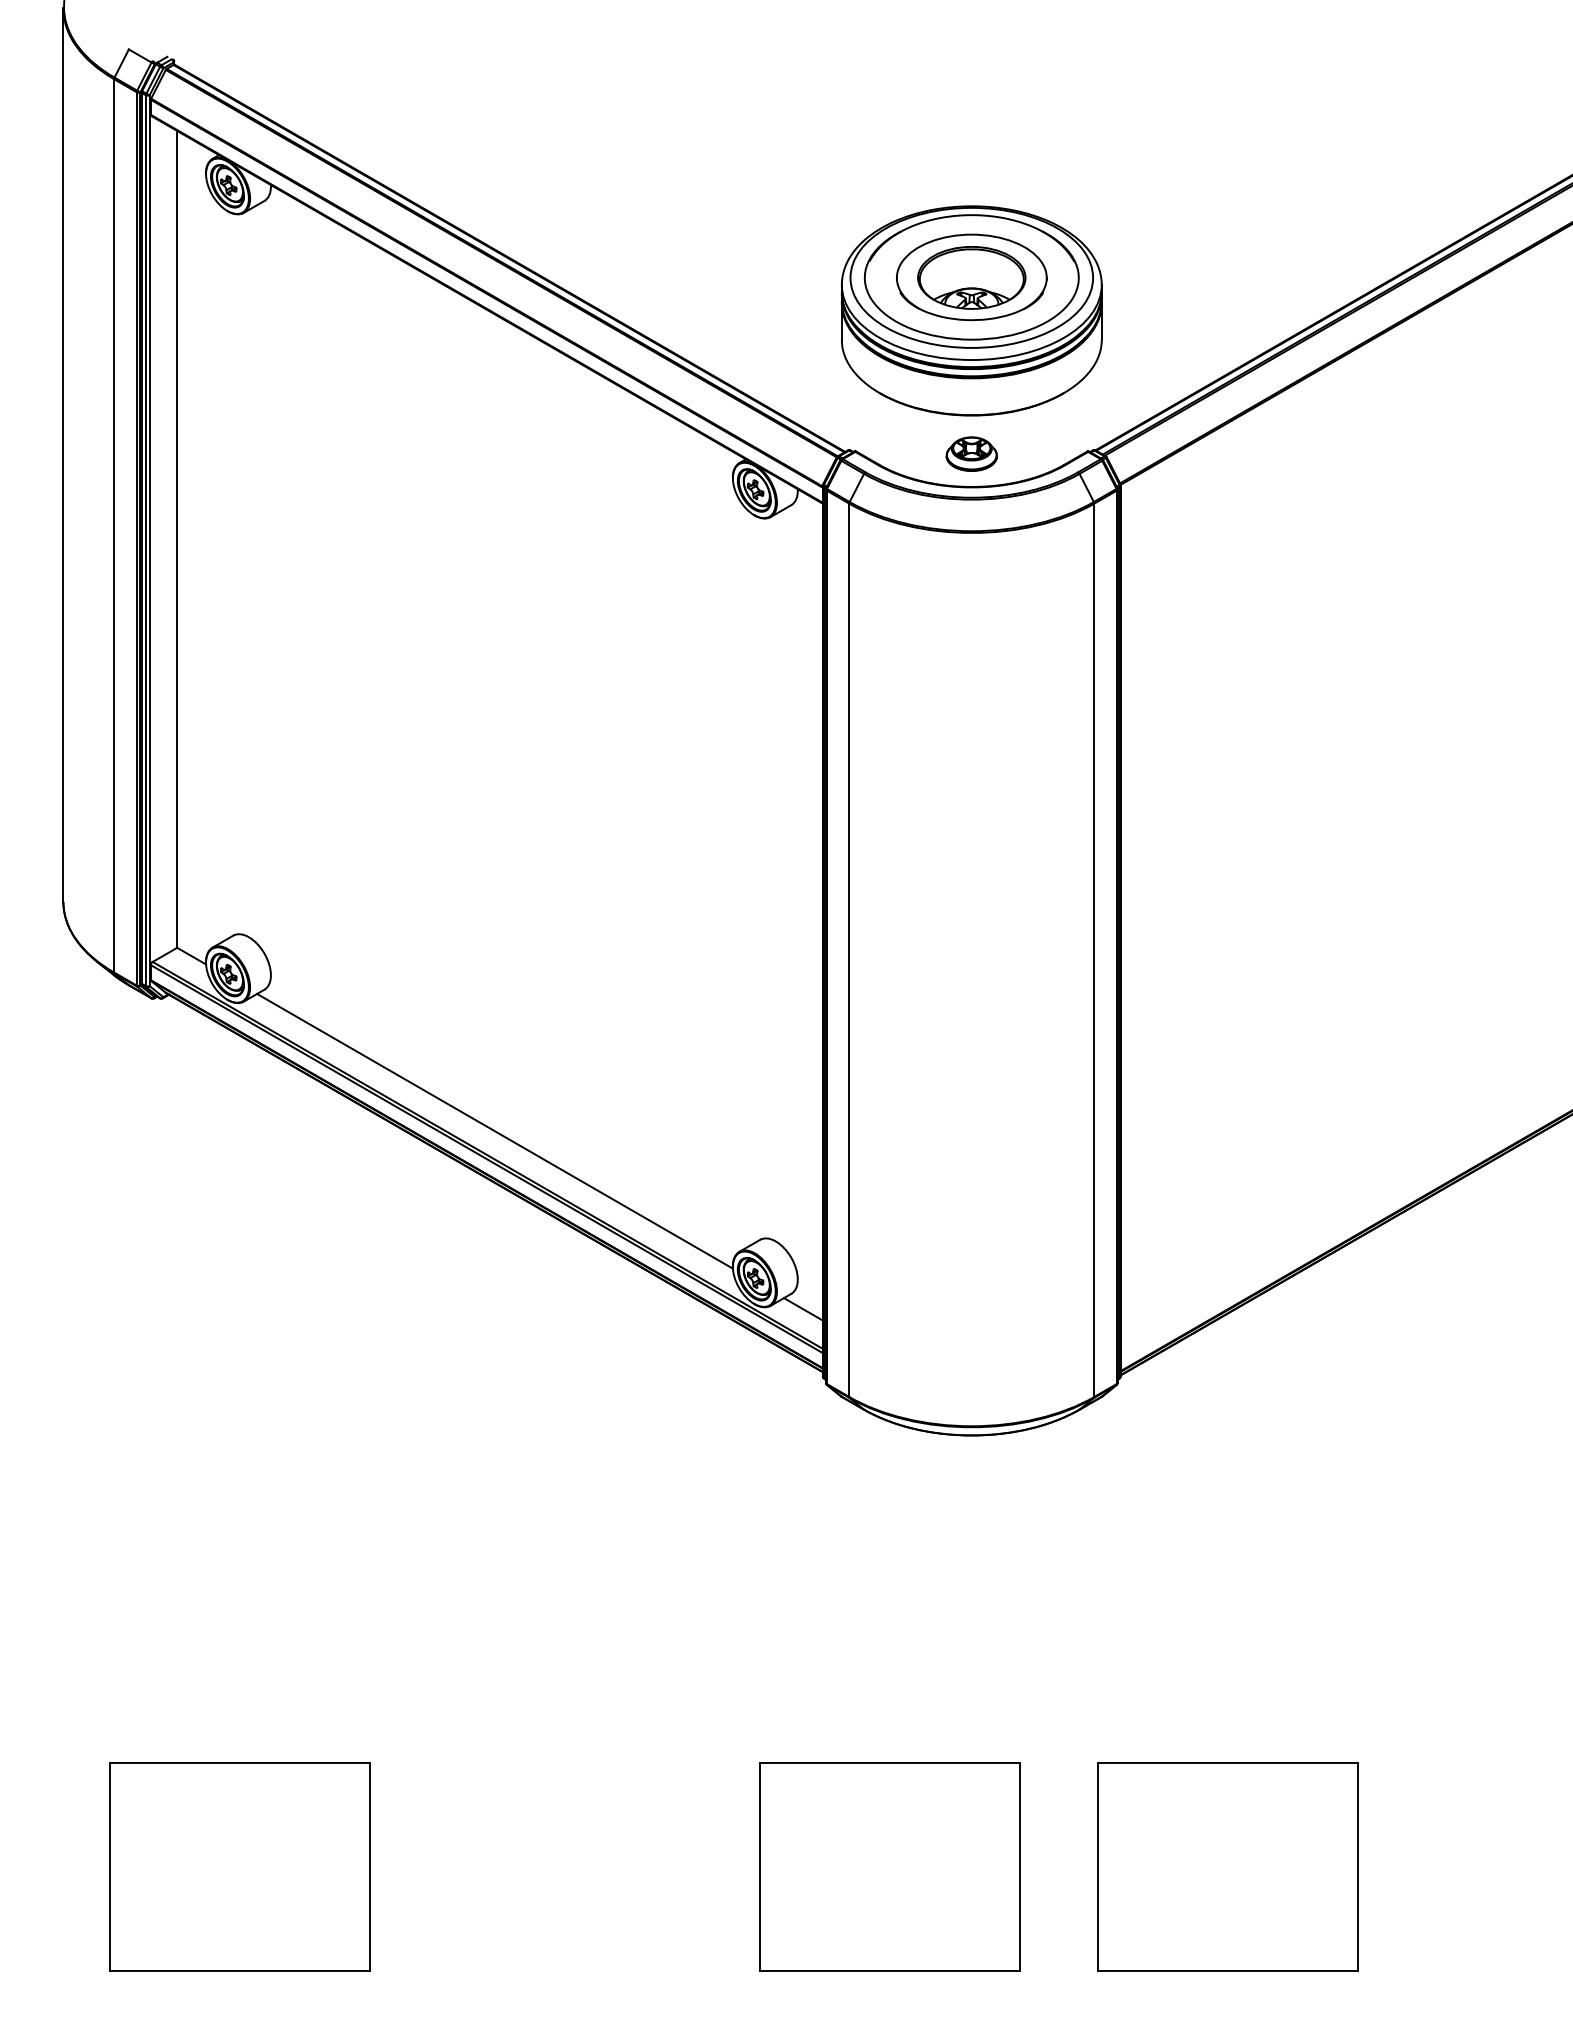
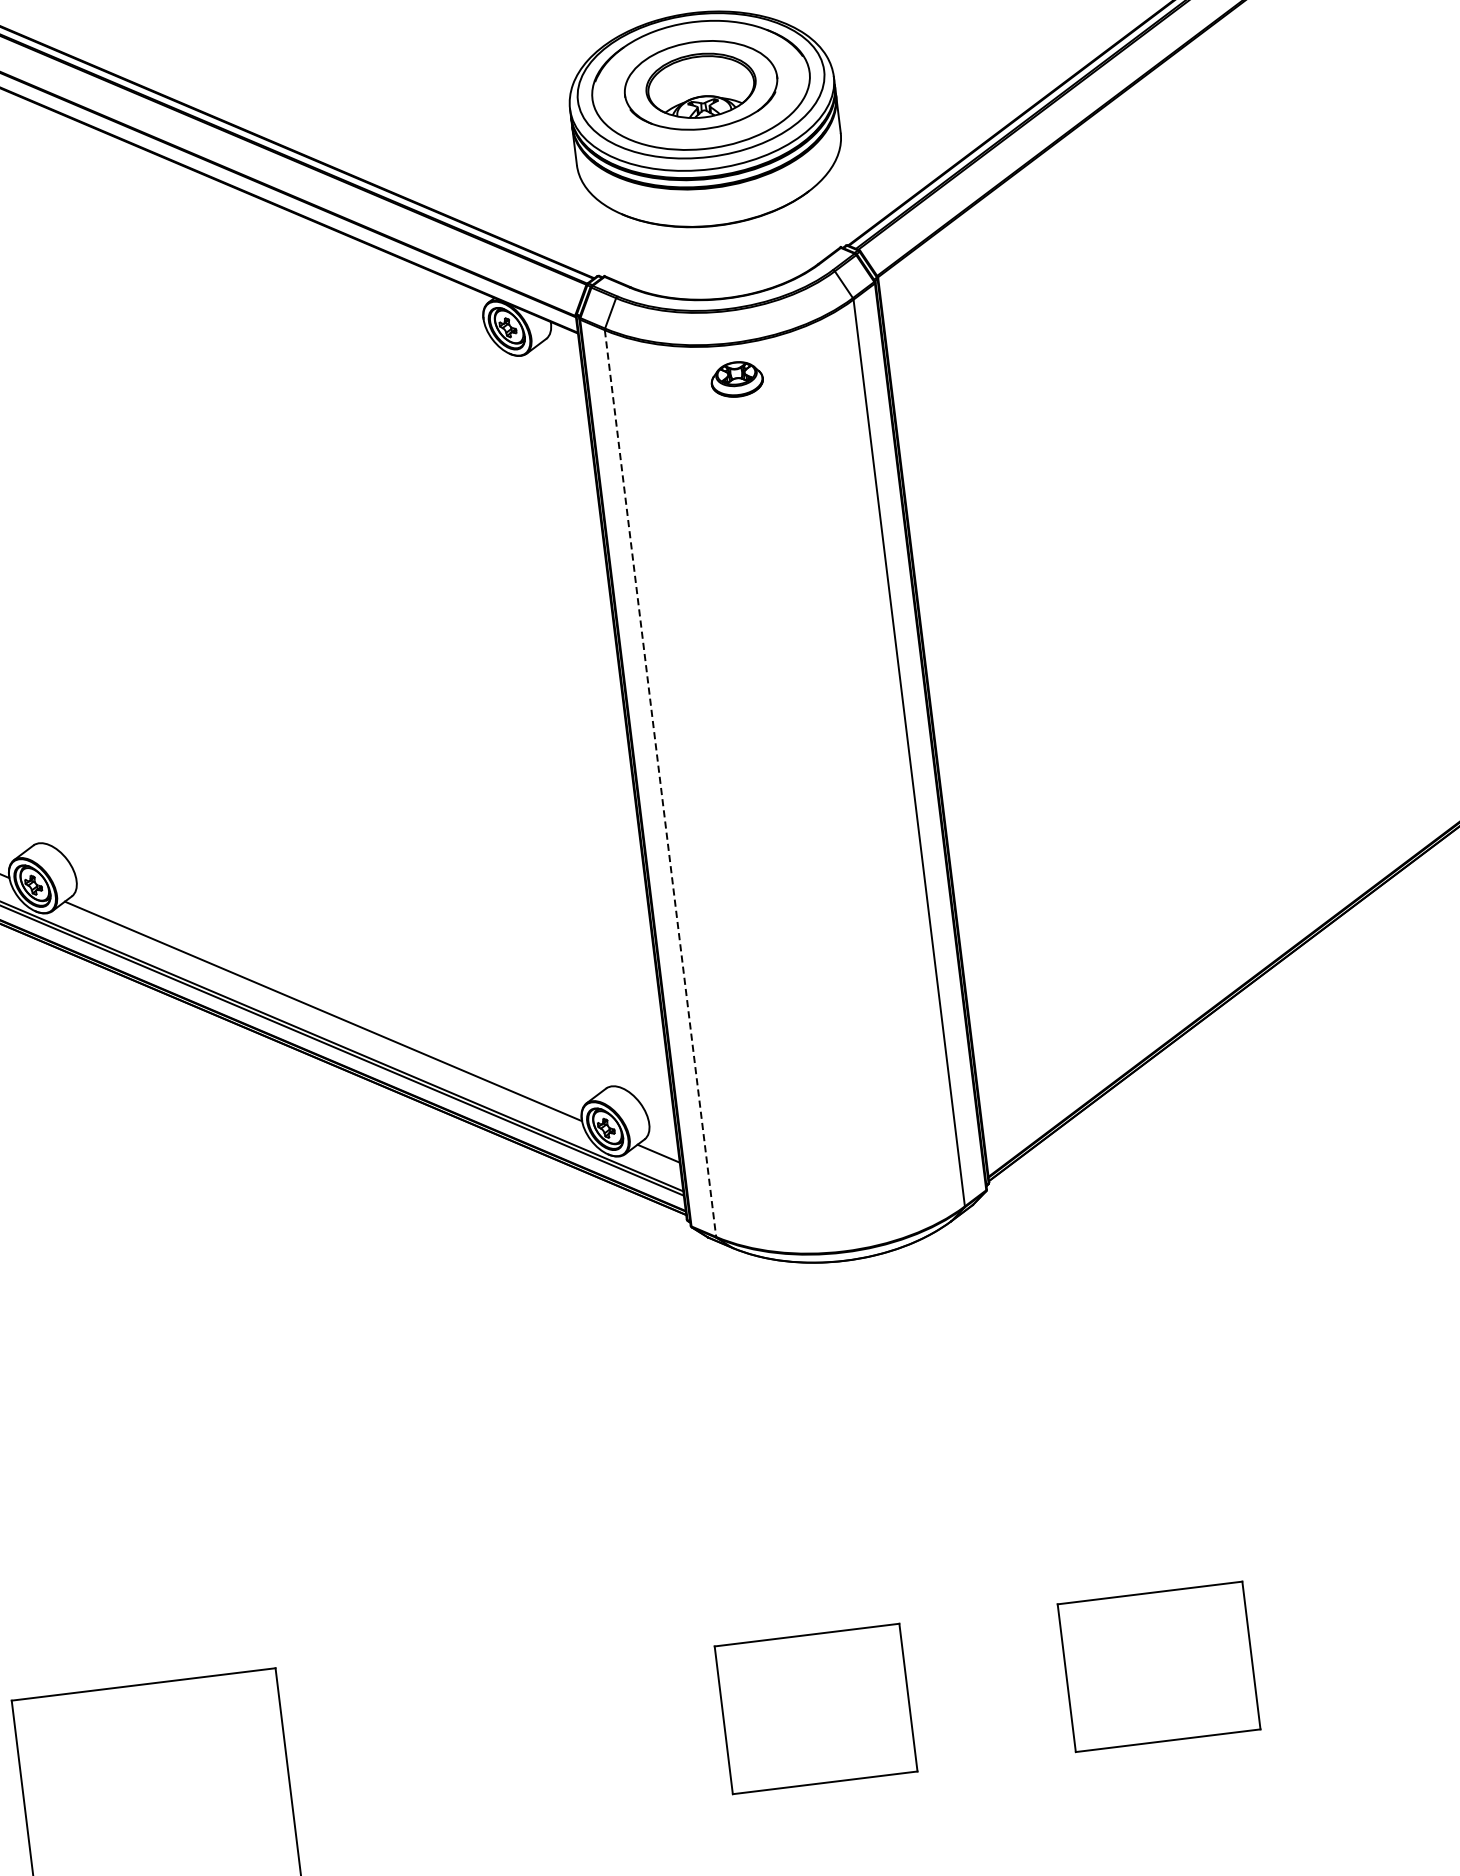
part: (971, 453) -> (736, 378), moved
line: (849, 950) -> (660, 783), solid -> dashed
part: (889, 1866) -> (815, 1708), size x0.7
part: (1227, 1866) -> (1158, 1666), size x0.7

